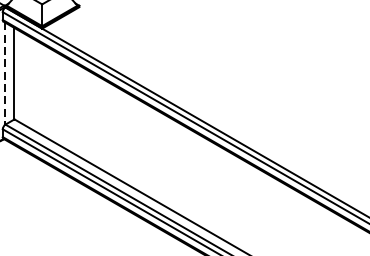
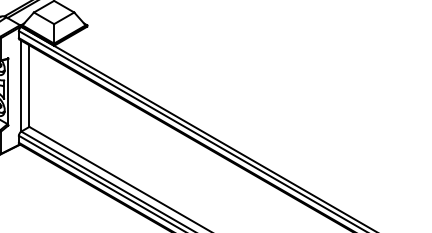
line: (4, 74) -> (20, 86), dashed -> solid

